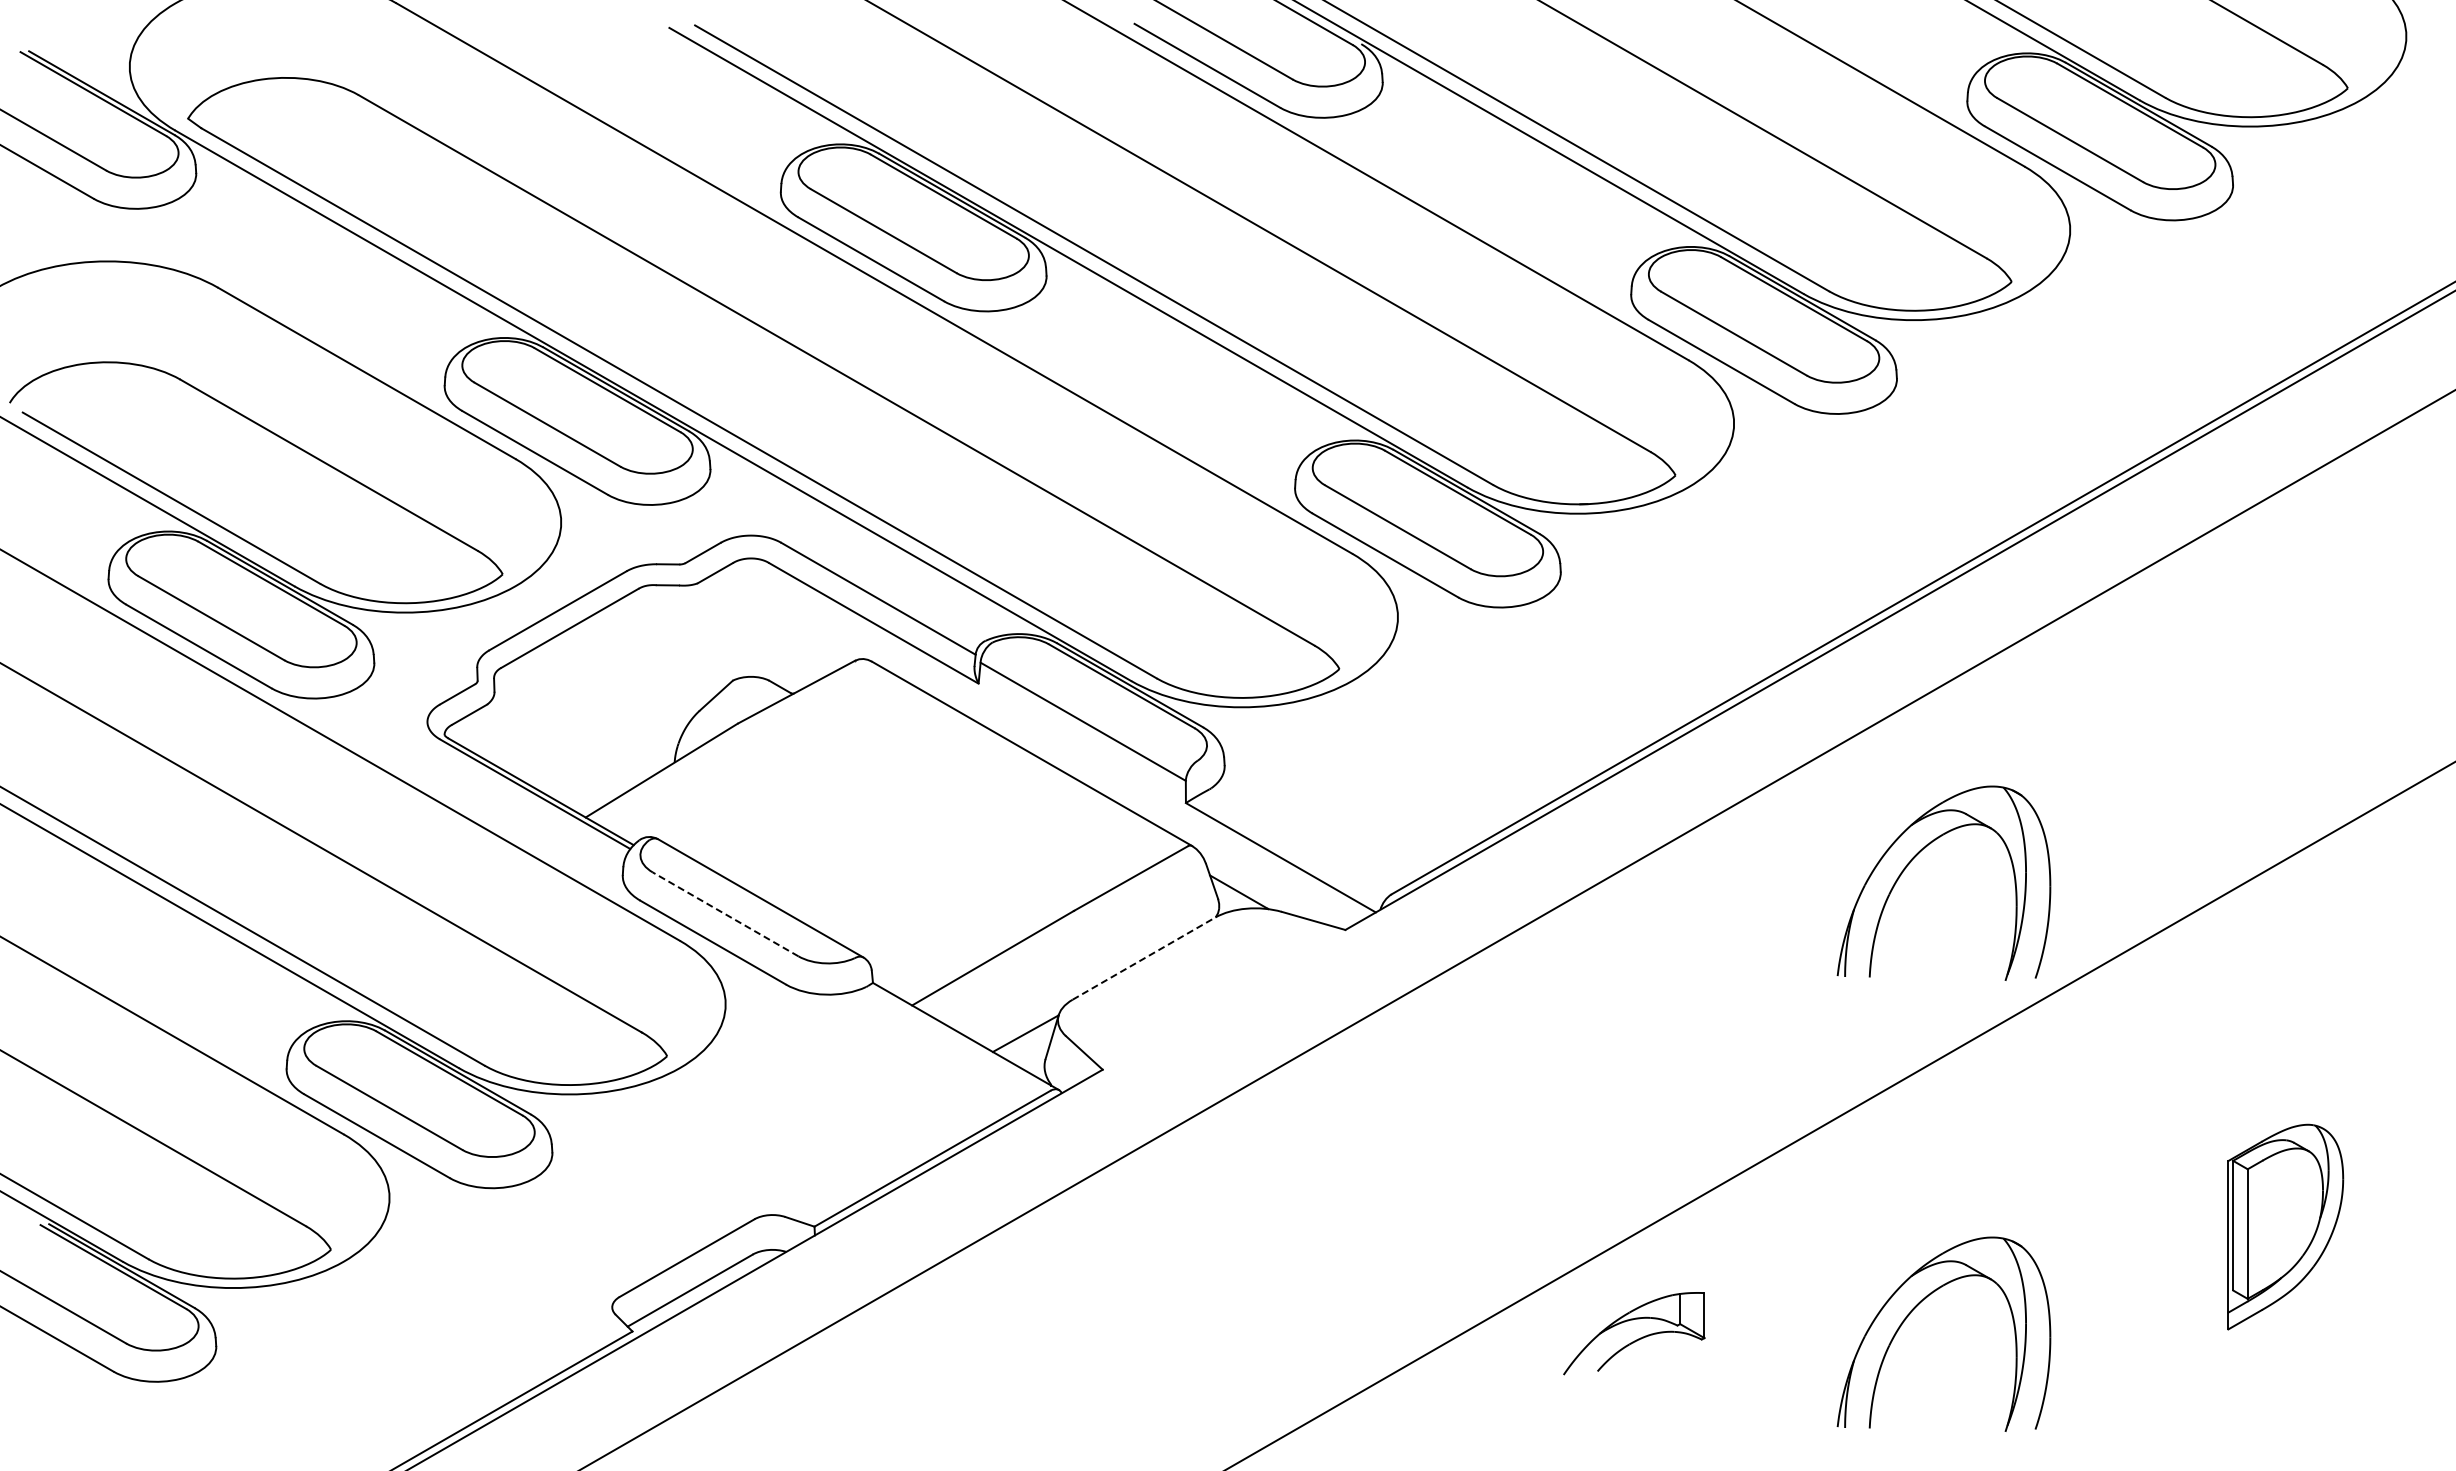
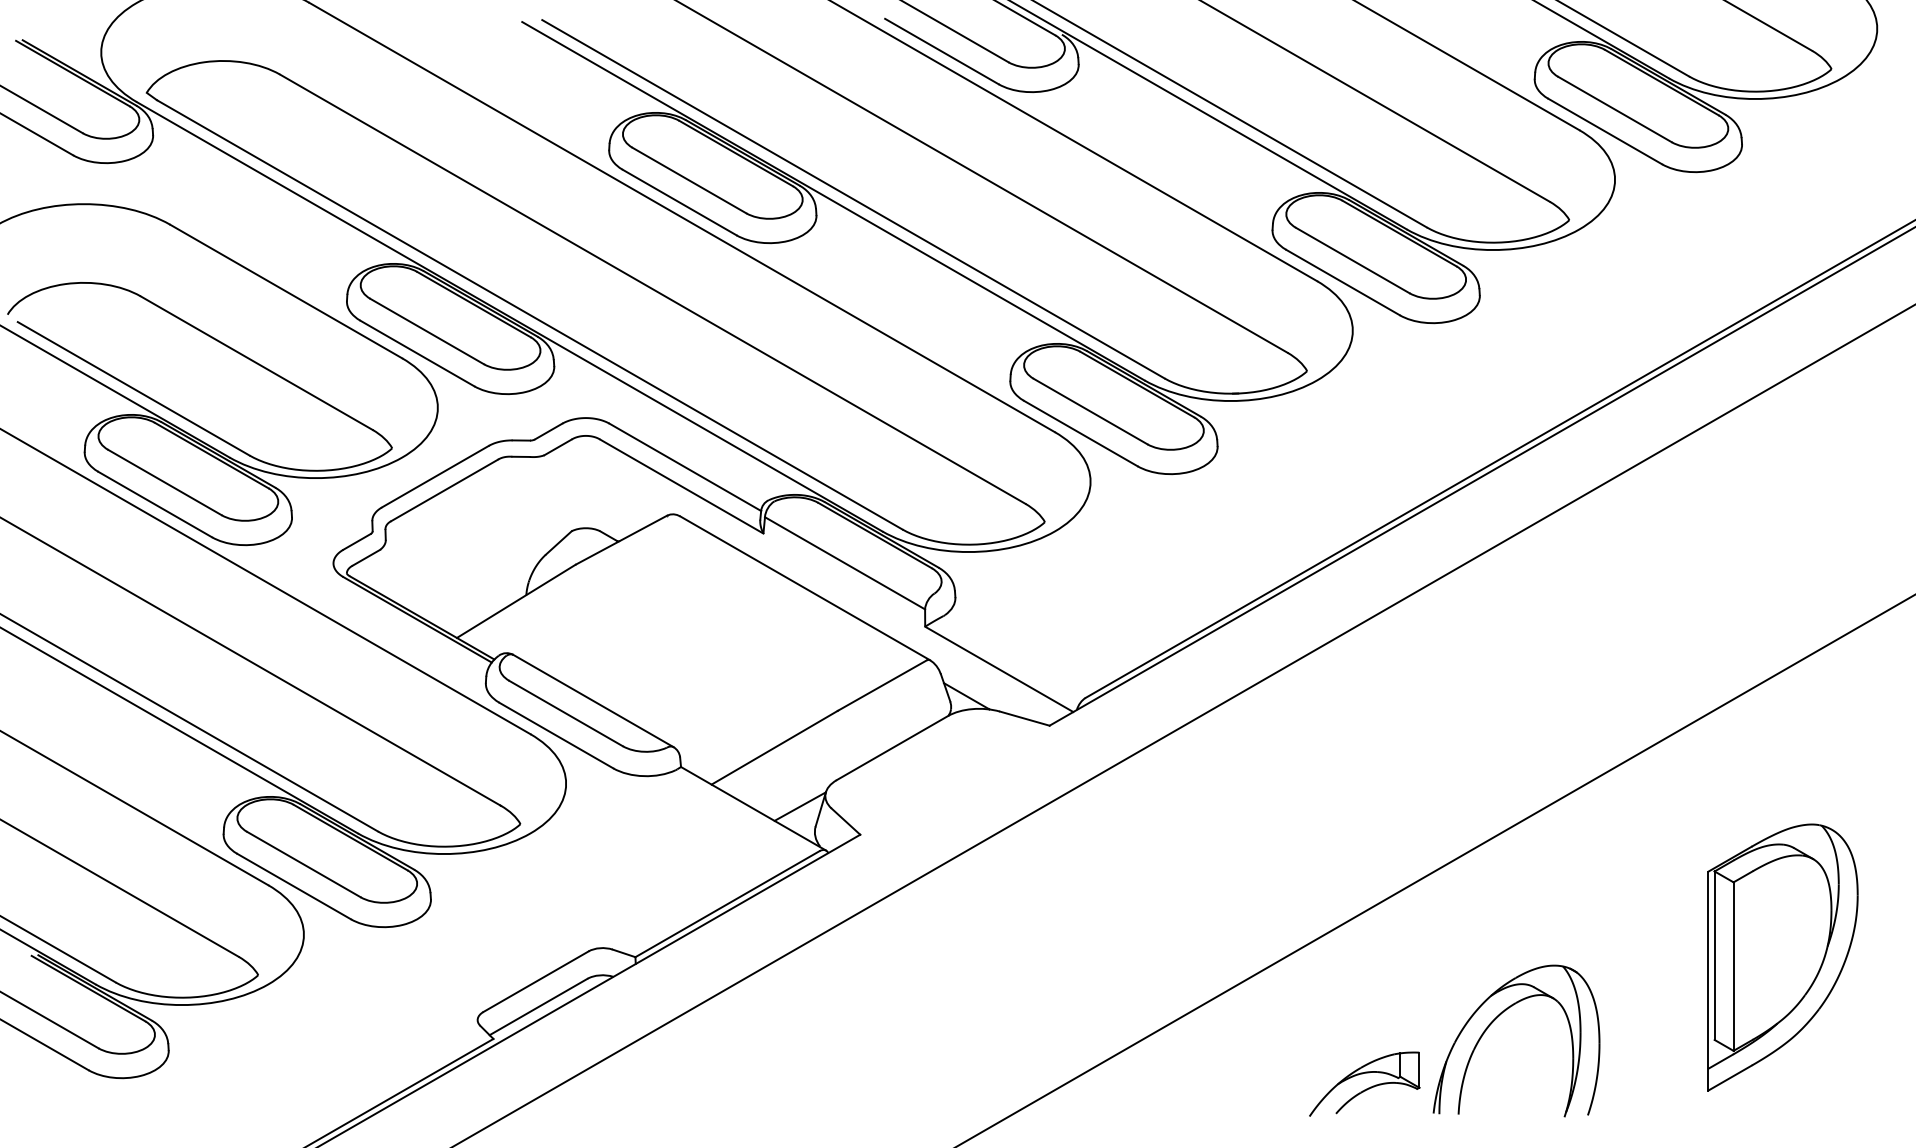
part: (1917, 855) -> (1495, 667), removed
line: (725, 914) -> (565, 713), dashed -> solid
line: (1144, 958) -> (892, 747), dashed -> solid
part: (2285, 1226) -> (1782, 957), size x1.67
part: (1636, 1339) -> (1366, 1088), moved

